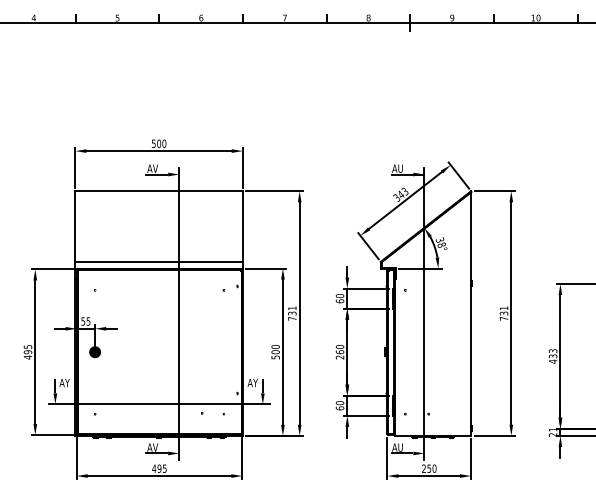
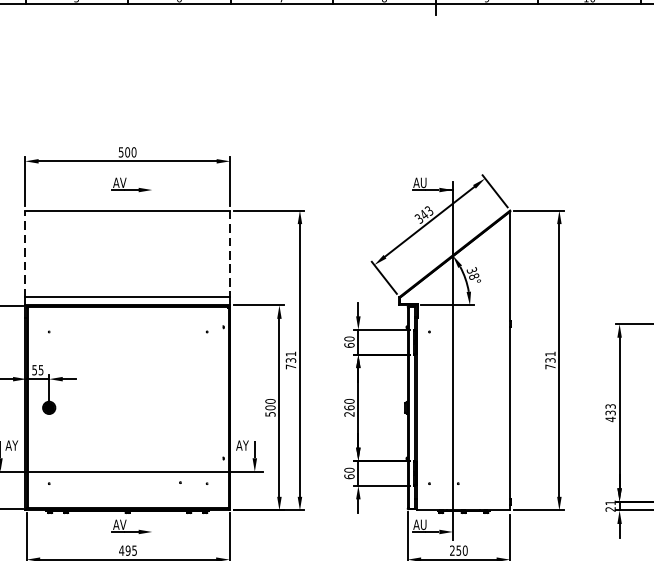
line: (75, 226) -> (25, 253), solid -> dashed
line: (242, 227) -> (229, 254), solid -> dashed
line: (179, 313) -> (152, 360), removed

